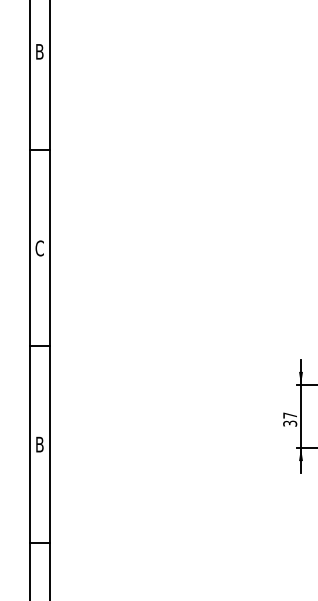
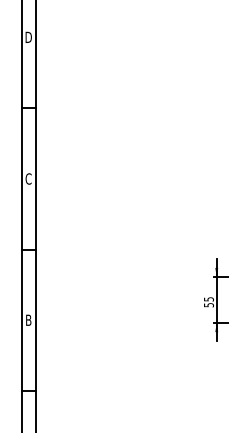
text: (39, 51) -> (28, 37), B -> D
text: (289, 419) -> (208, 302), 37 -> 55

